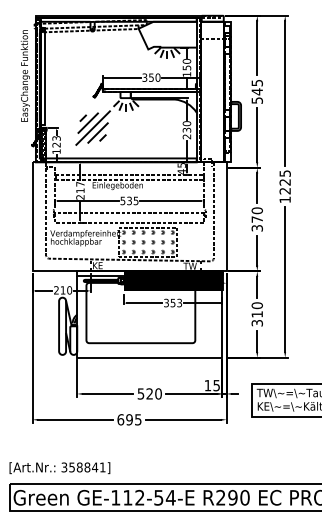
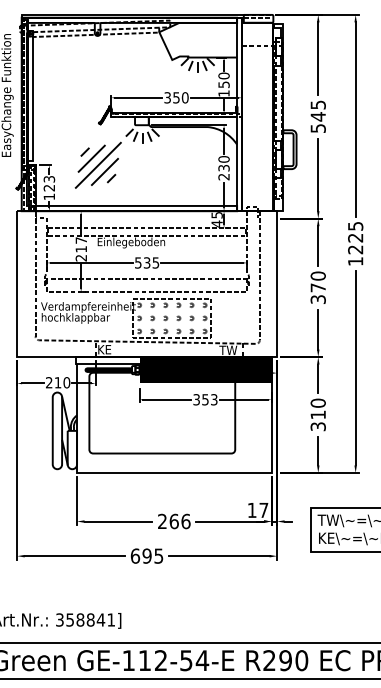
text: (216, 385) -> (263, 510), 15 -> 17
text: (149, 393) -> (173, 520), 520 -> 266

